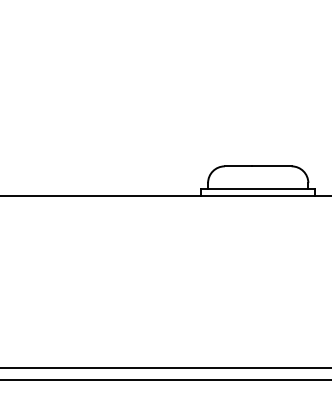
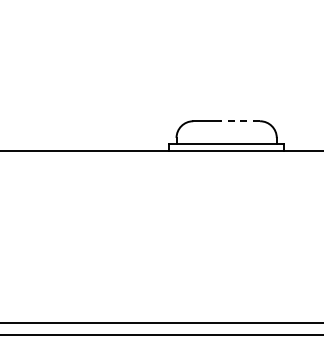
line: (271, 166) -> (239, 121), solid -> dashed

